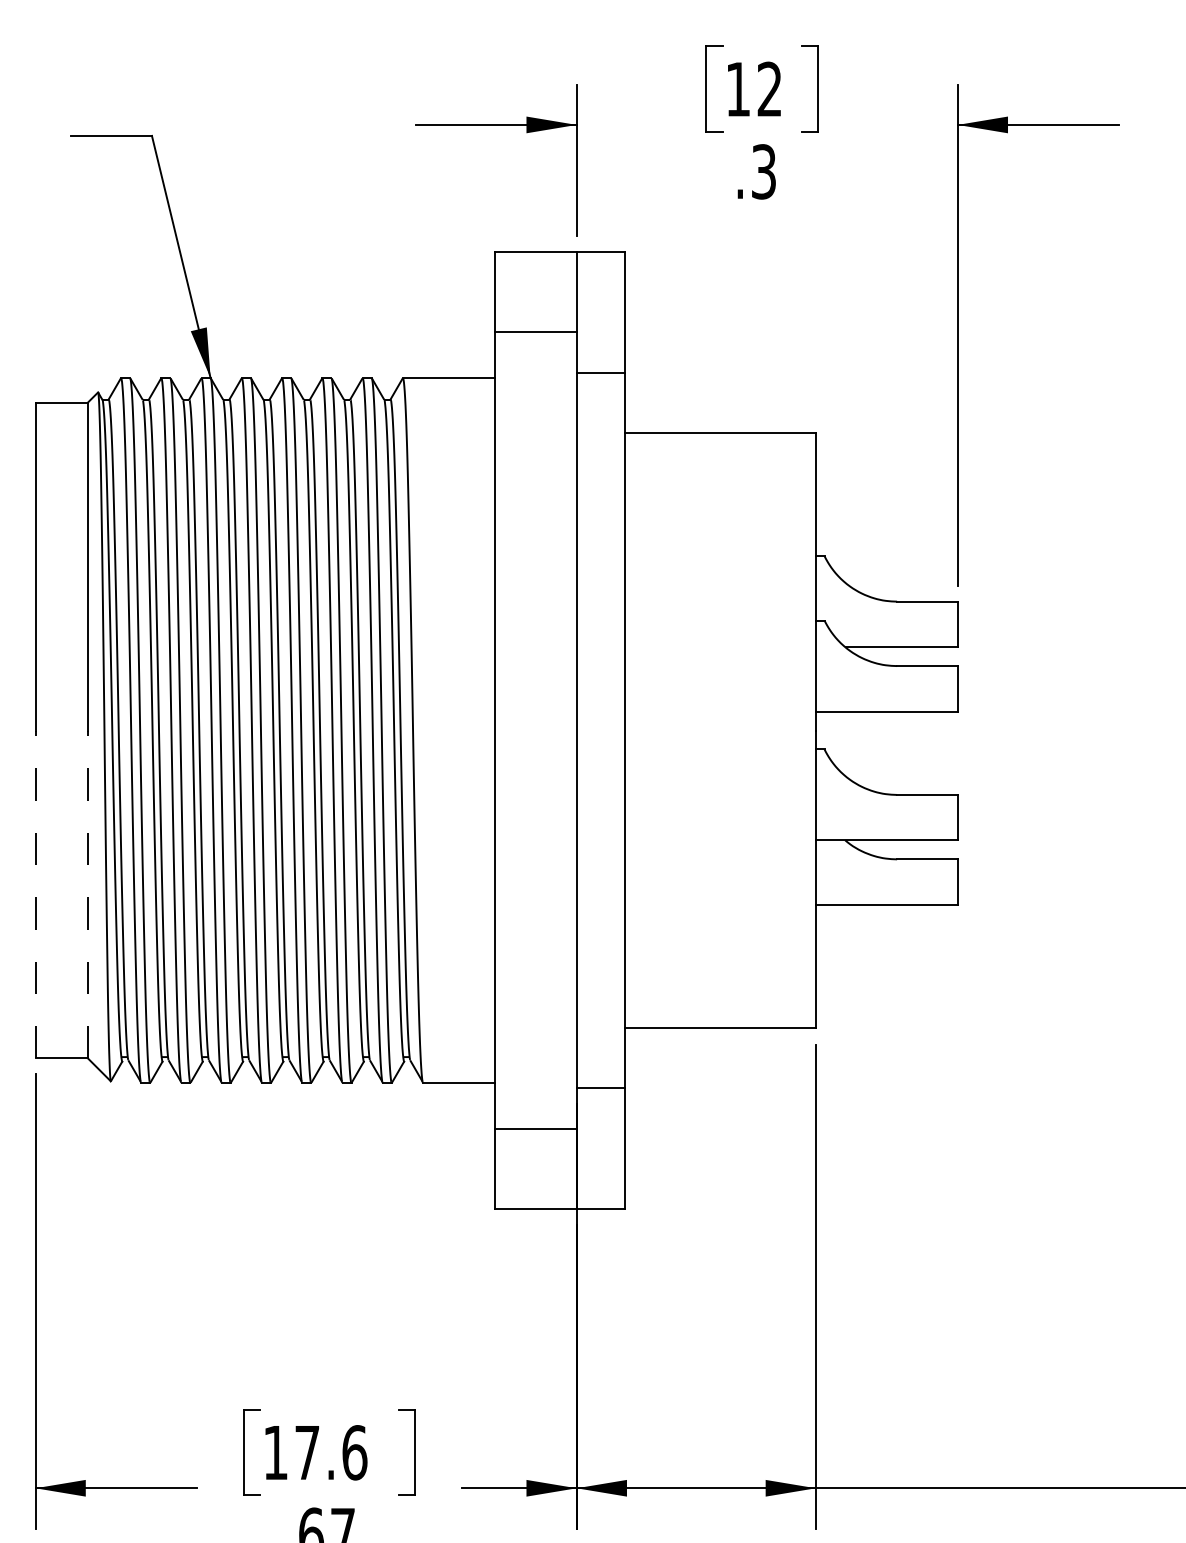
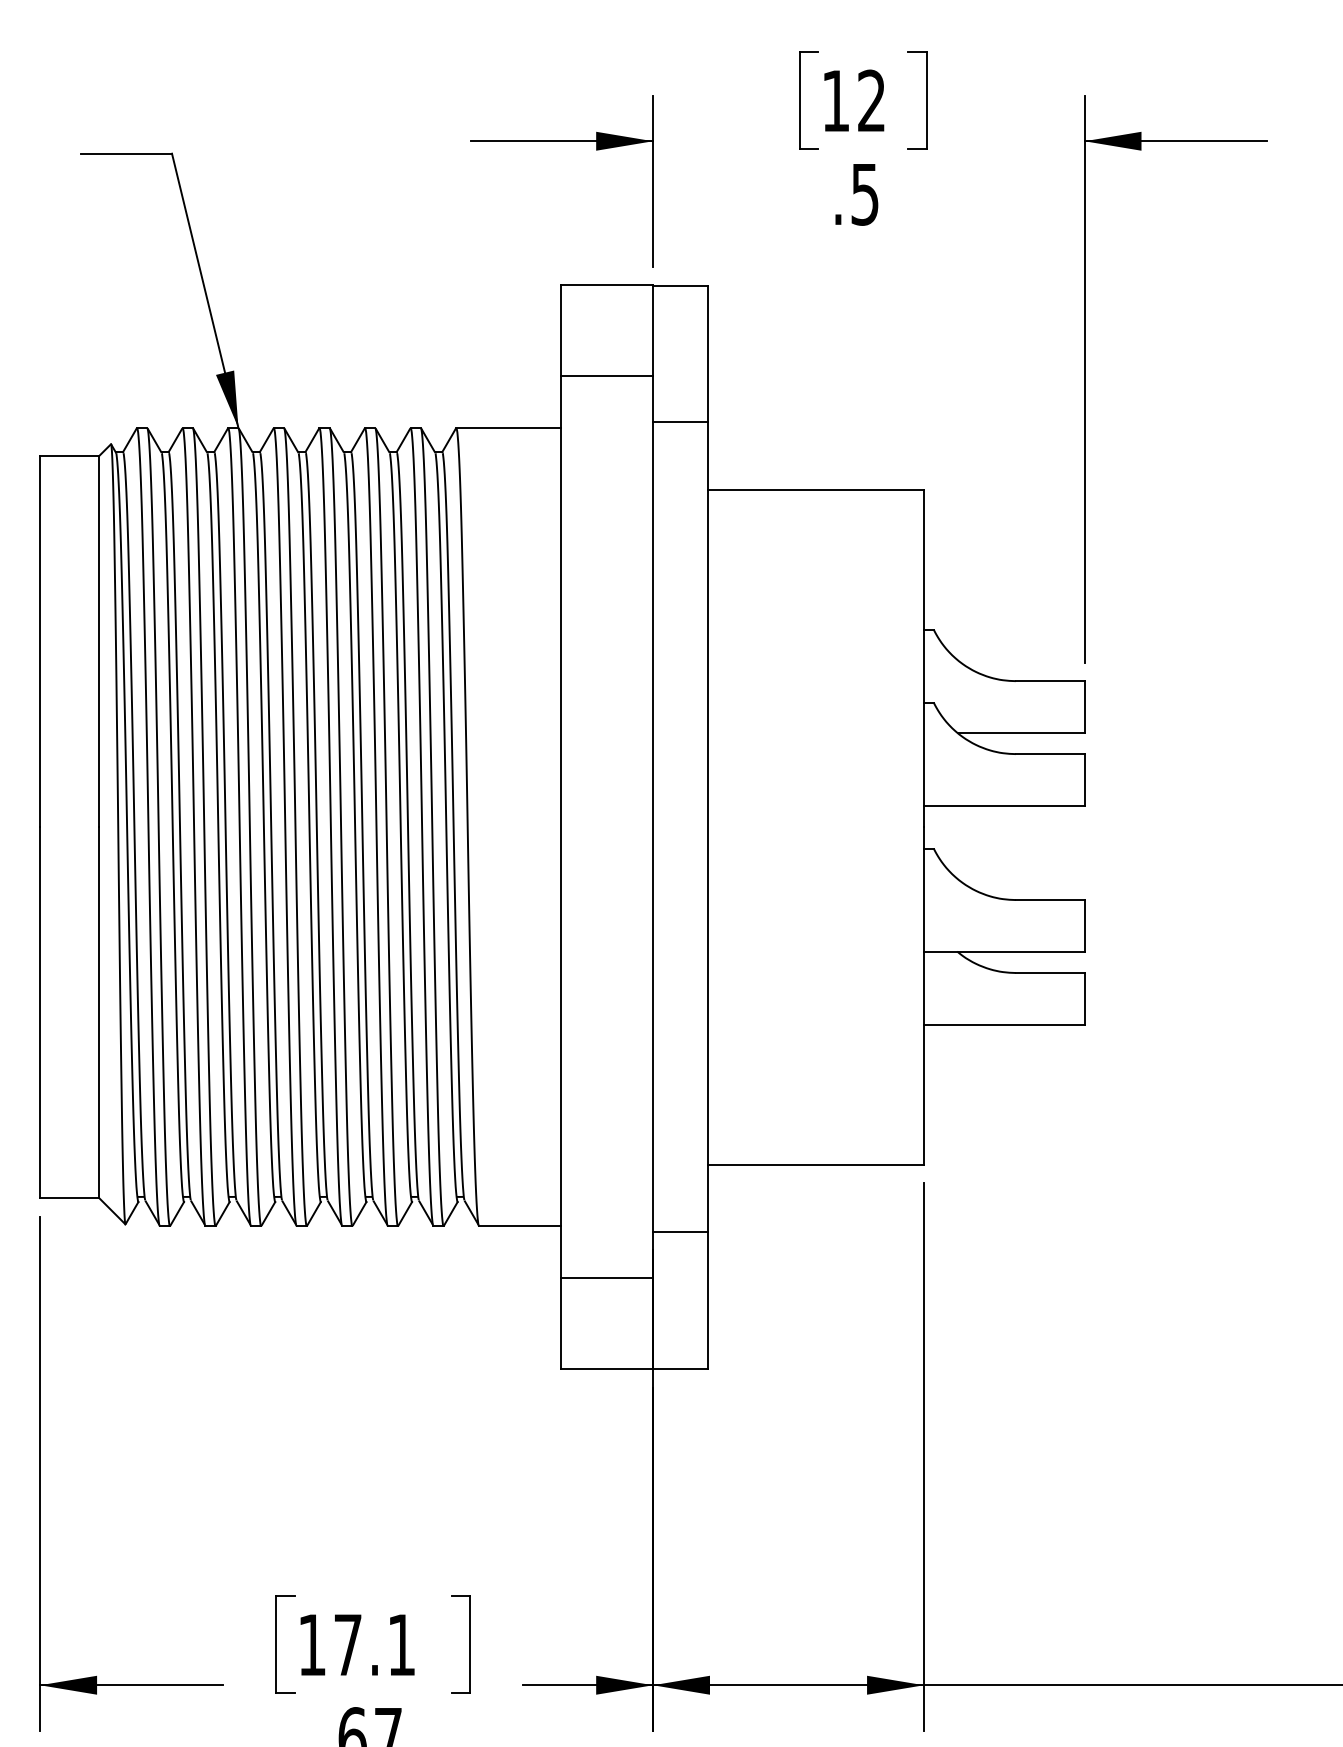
text: (763, 171) -> (864, 194), .3 -> .5
line: (35, 894) -> (40, 1012), dashed -> solid
line: (87, 894) -> (99, 1012), dashed -> solid
text: (355, 1452) -> (402, 1644), 17.6 -> 17.1

